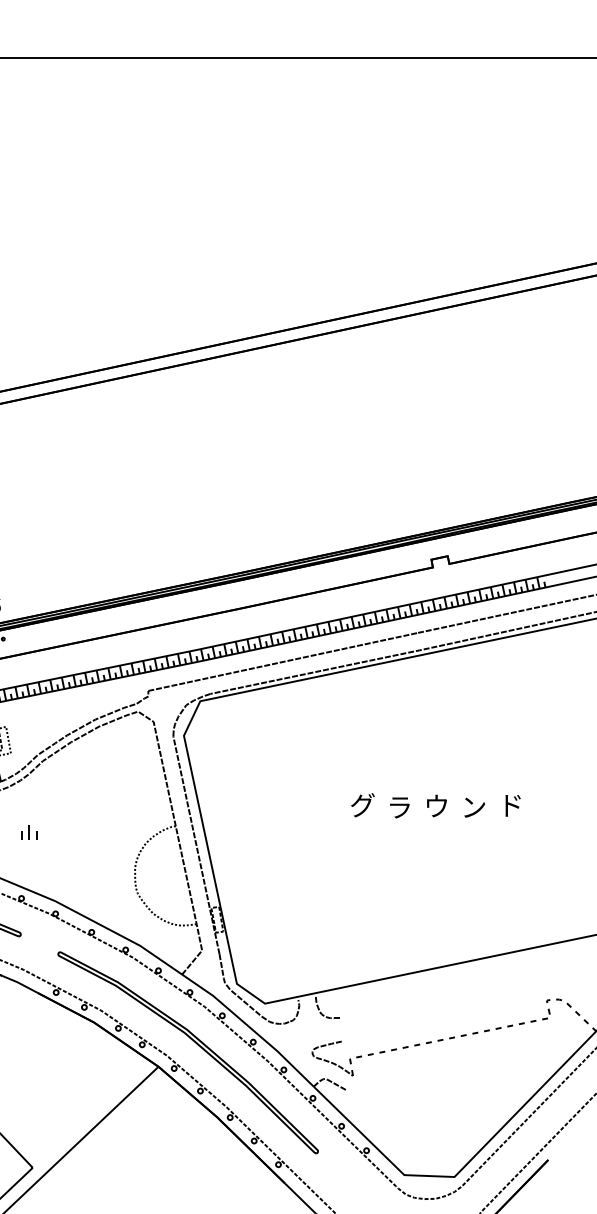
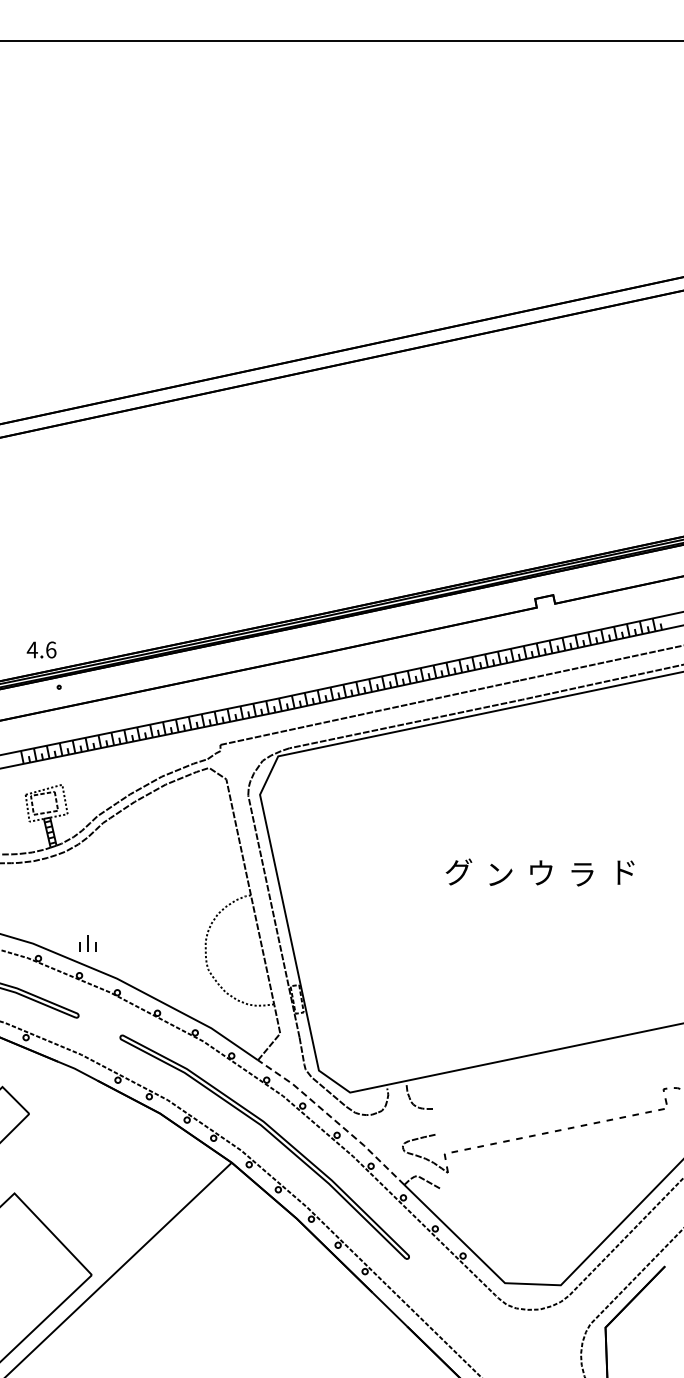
text: (400, 807) -> (500, 874), ラ -> ン
text: (474, 807) -> (582, 874), ン -> ラ
part: (28, 832) -> (87, 943), moved
line: (250, 1027) -> (333, 1119), solid -> dashed

